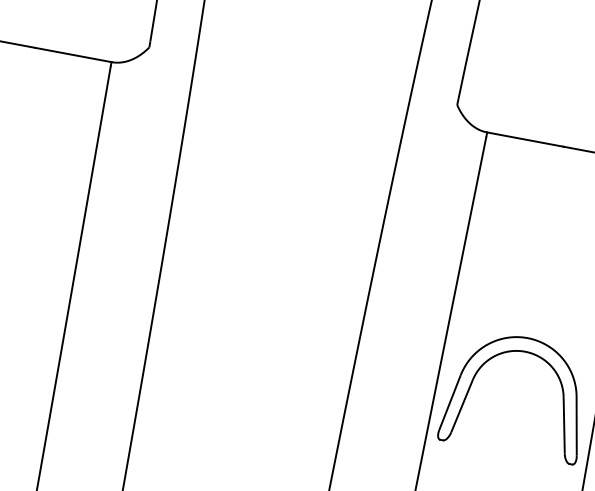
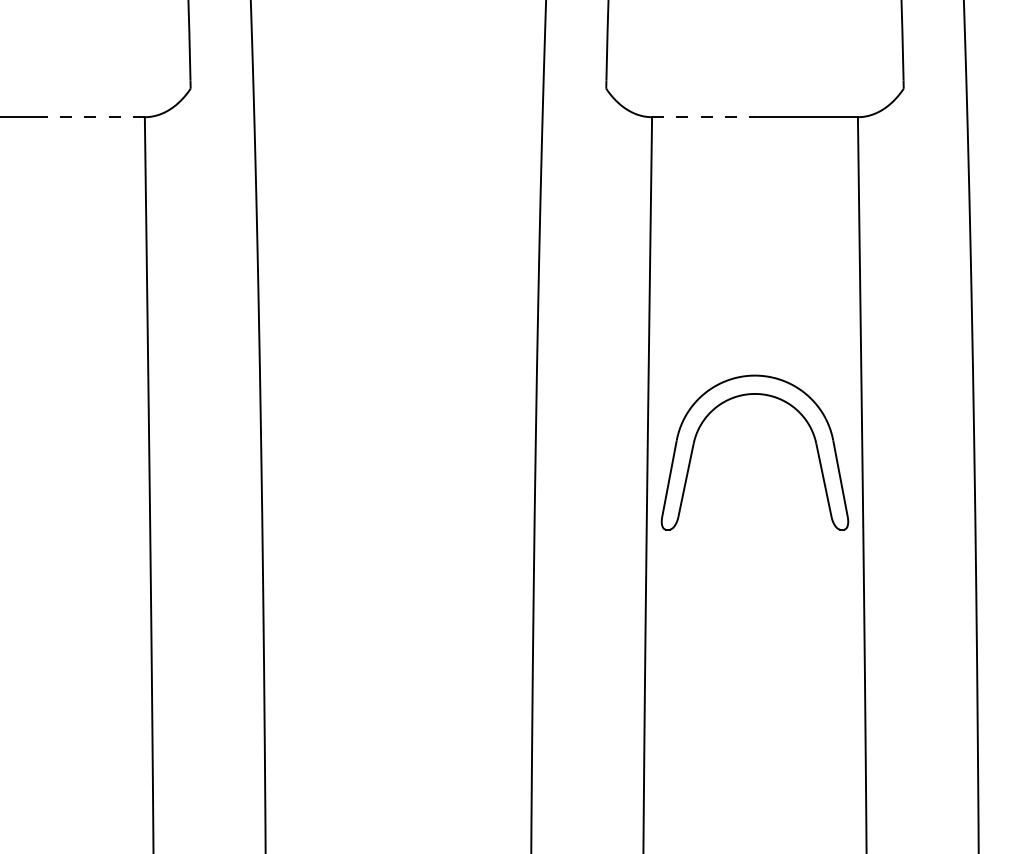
line: (72, 55) -> (92, 117), solid -> dashed
line: (526, 139) -> (704, 117), solid -> dashed

